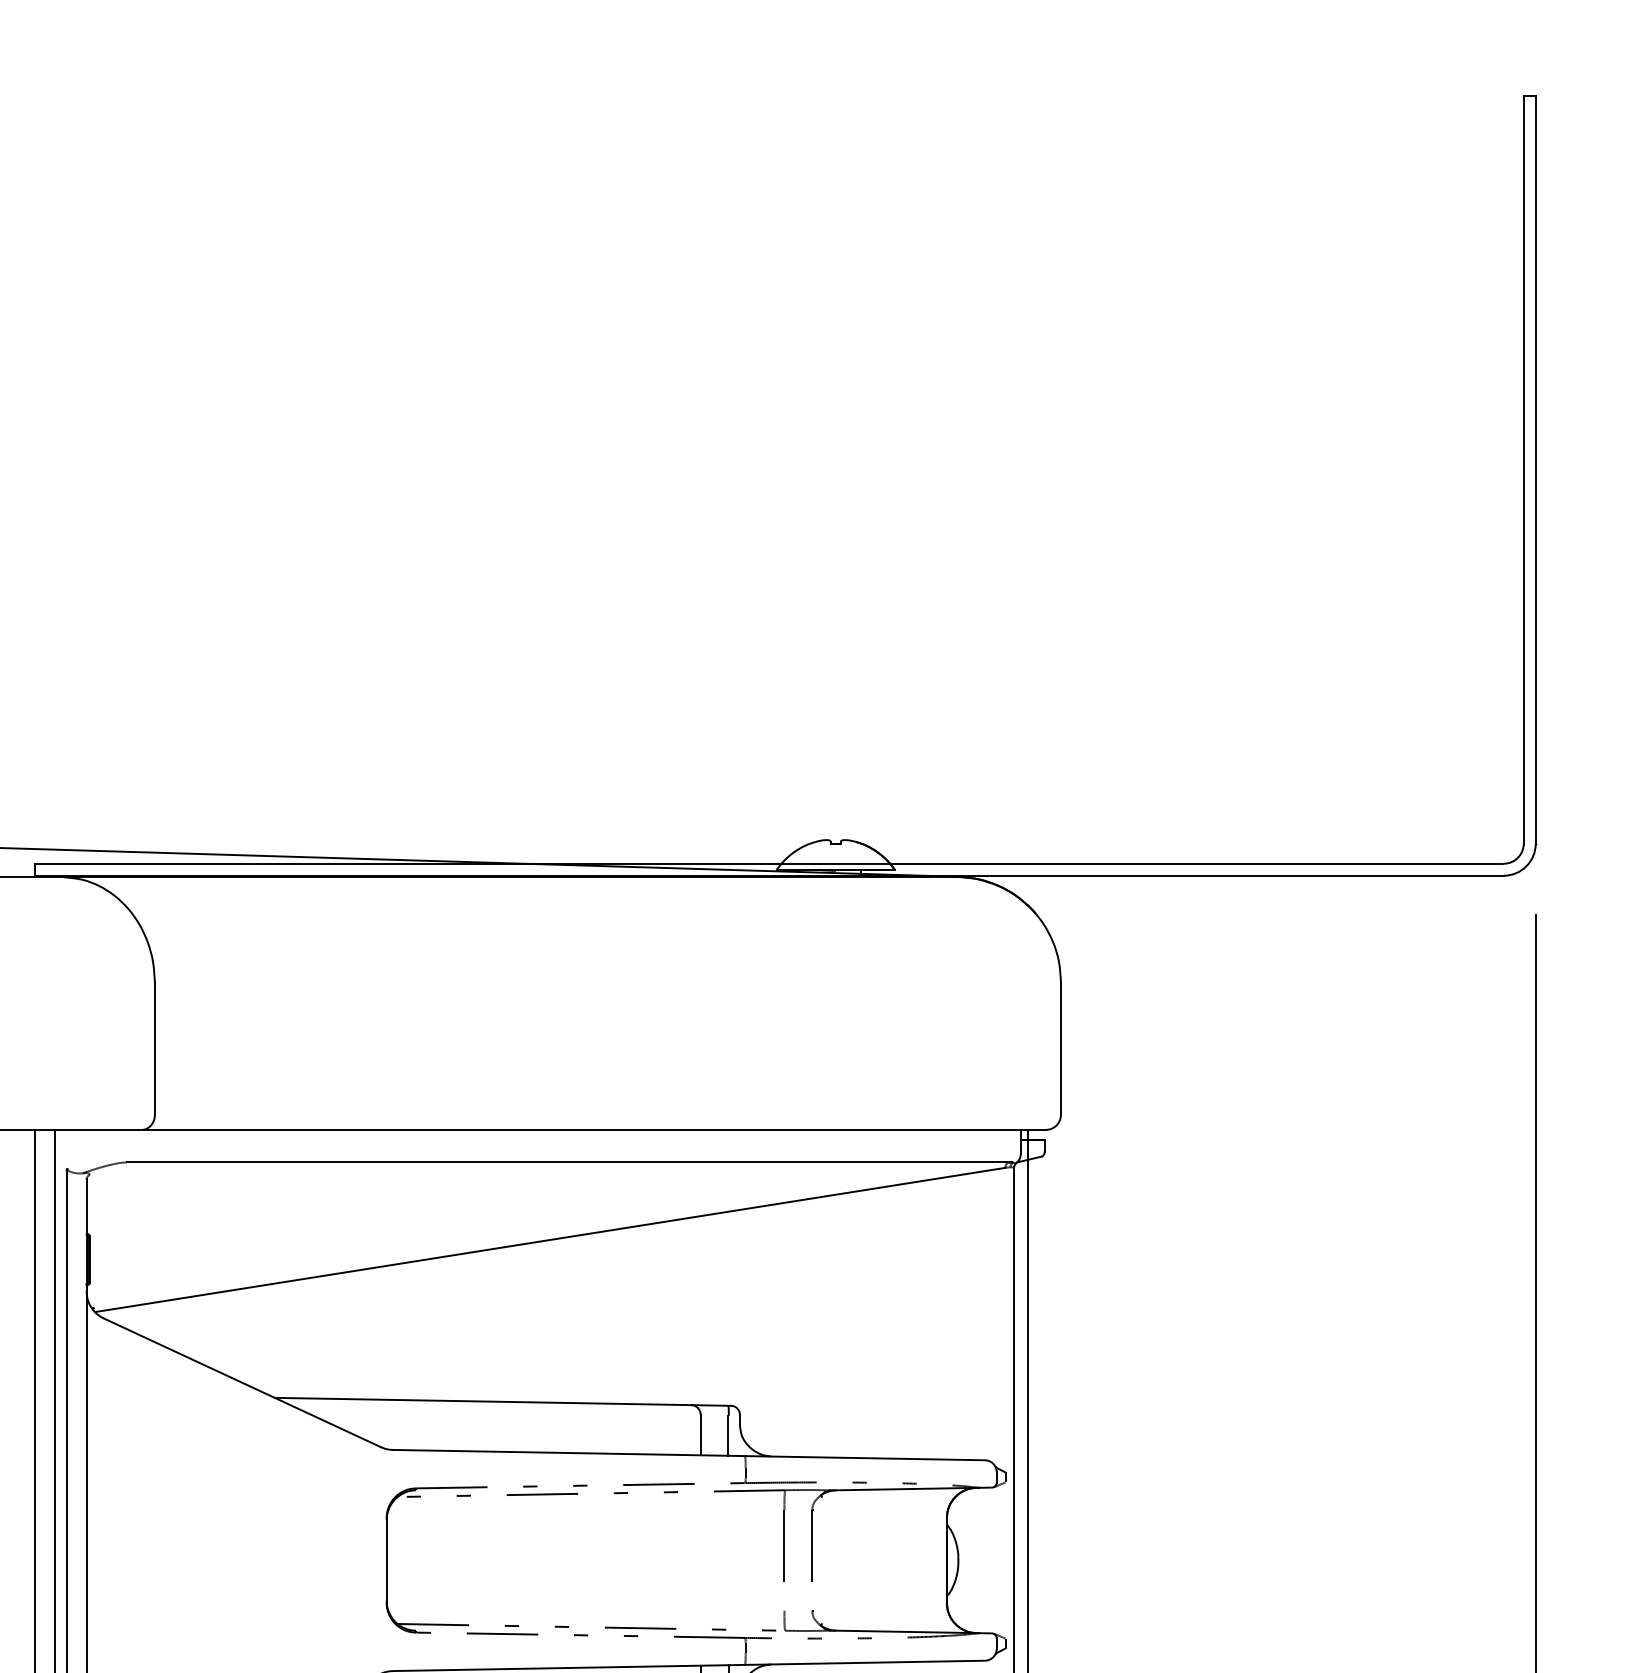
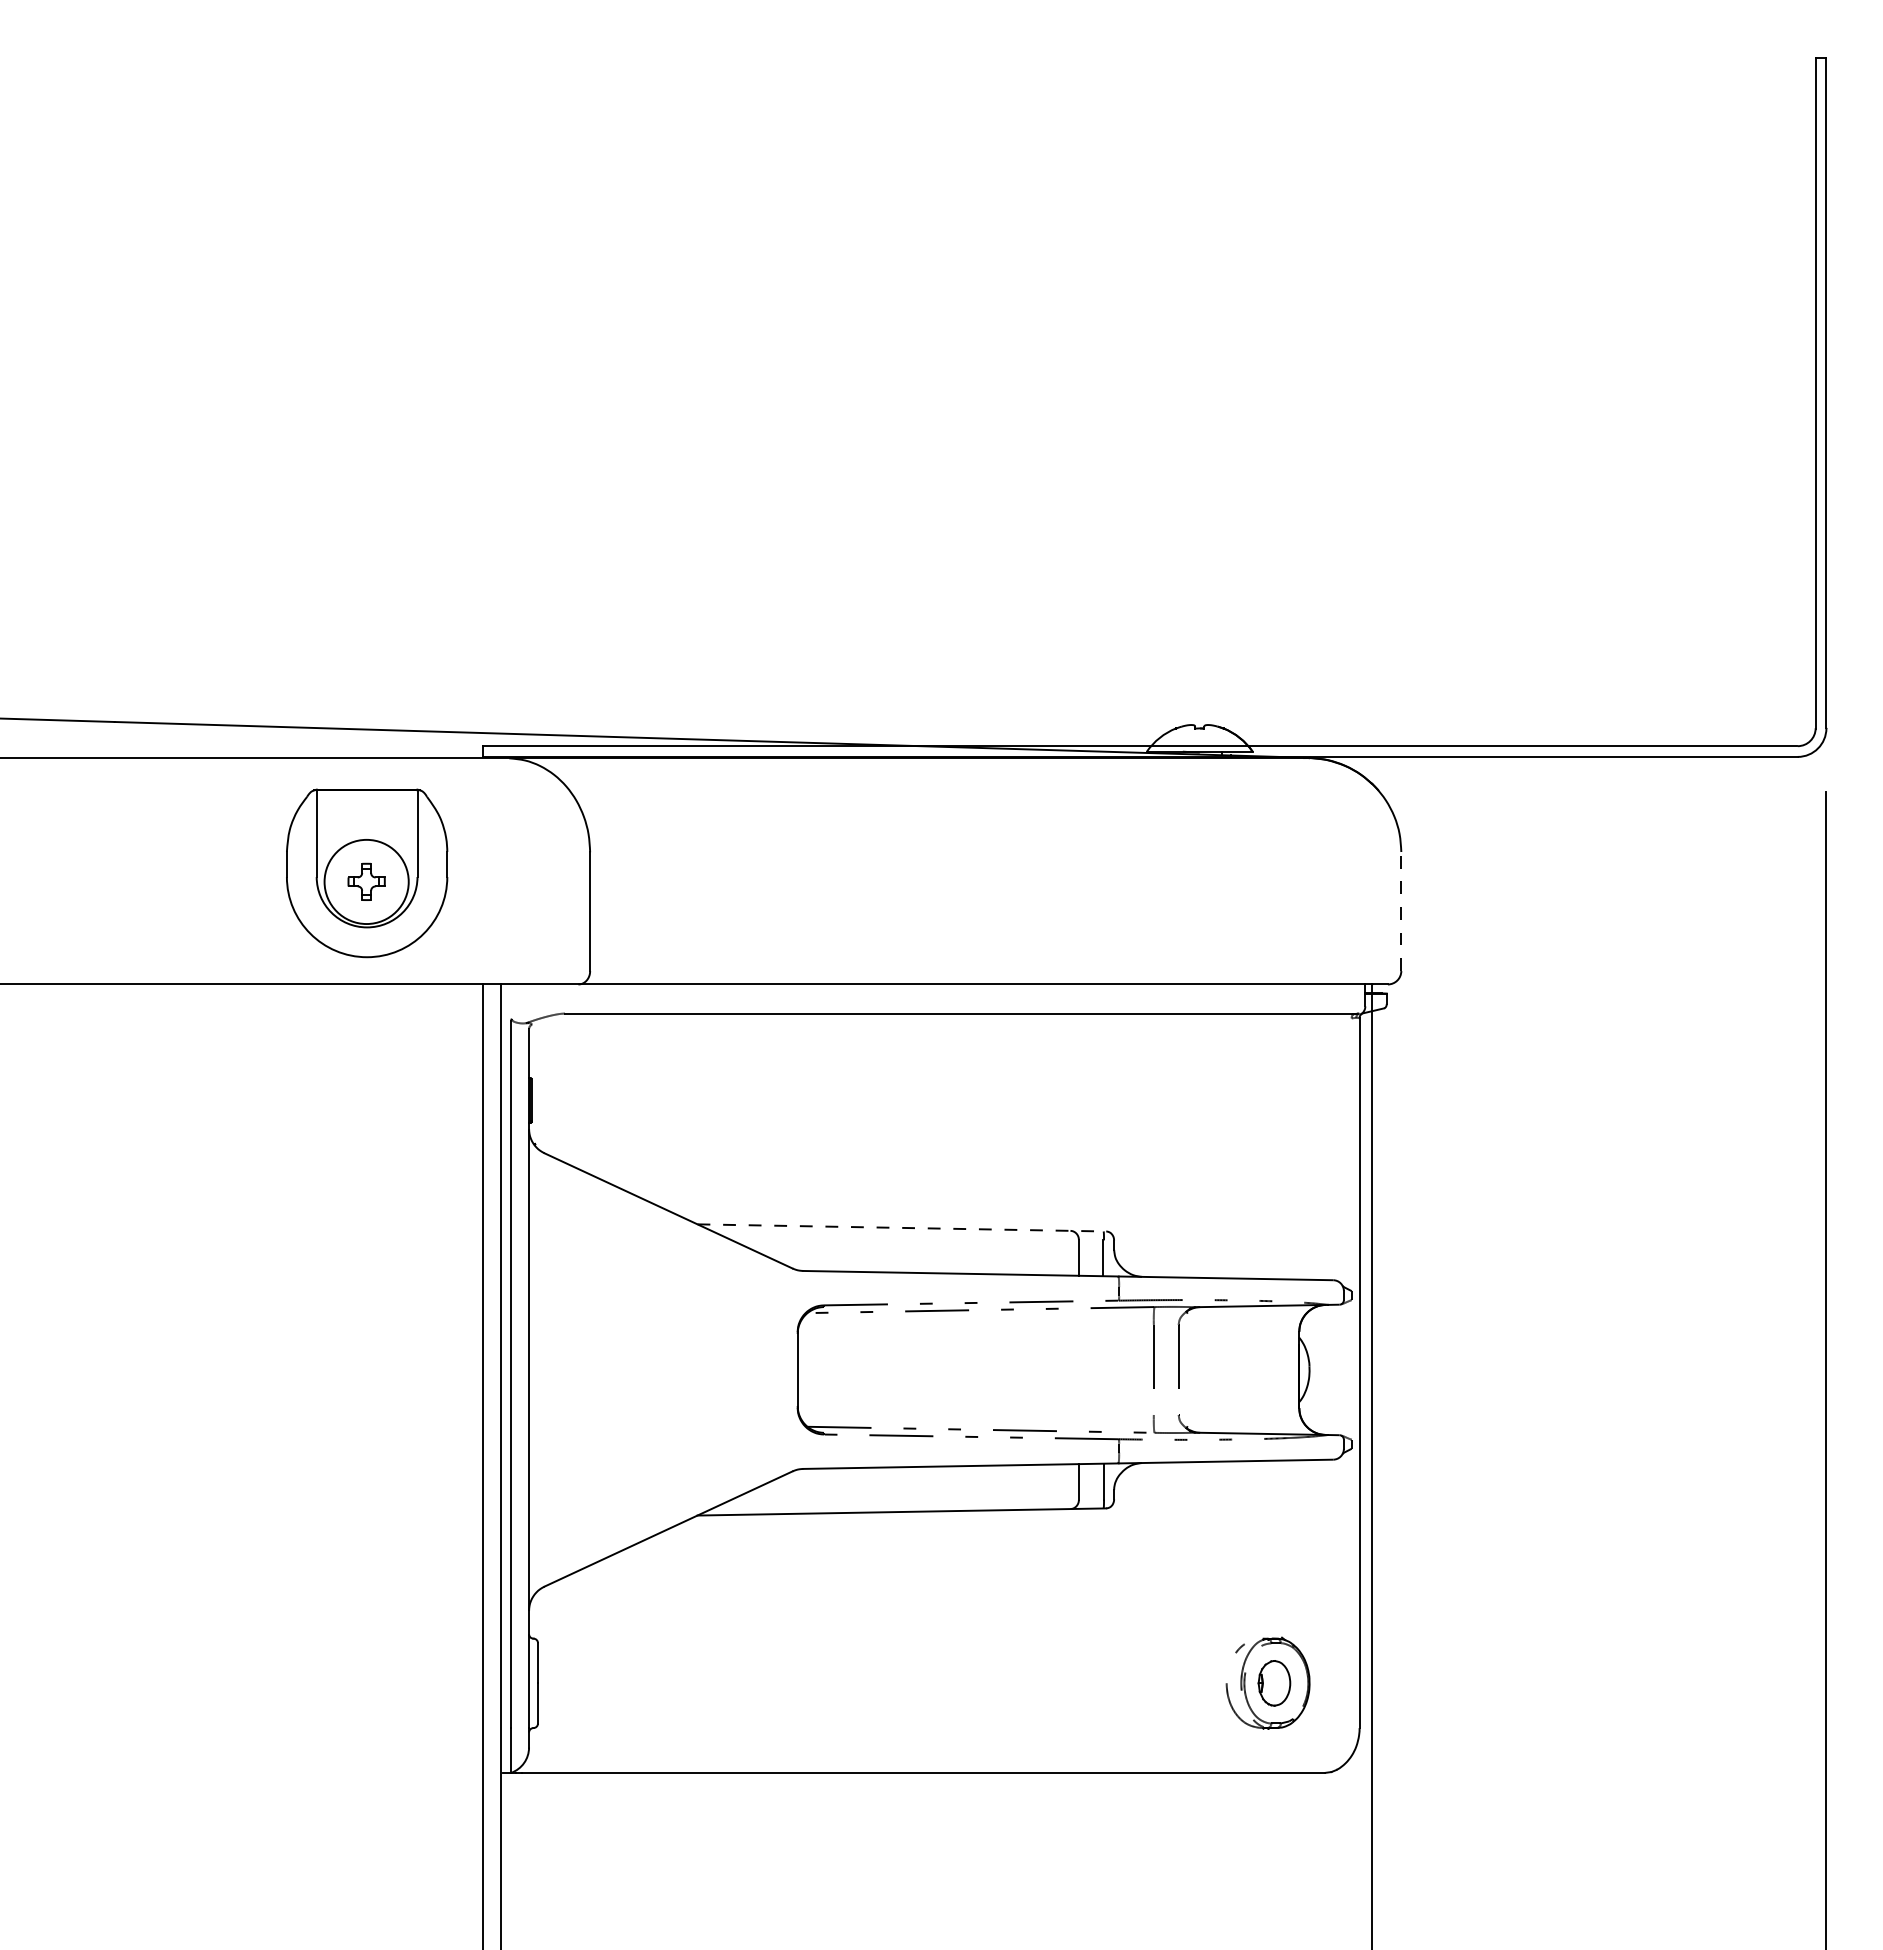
line: (1061, 1048) -> (1401, 911), solid -> dashed
line: (549, 1239) -> (943, 1082), removed
line: (503, 1401) -> (902, 1227), solid -> dashed

